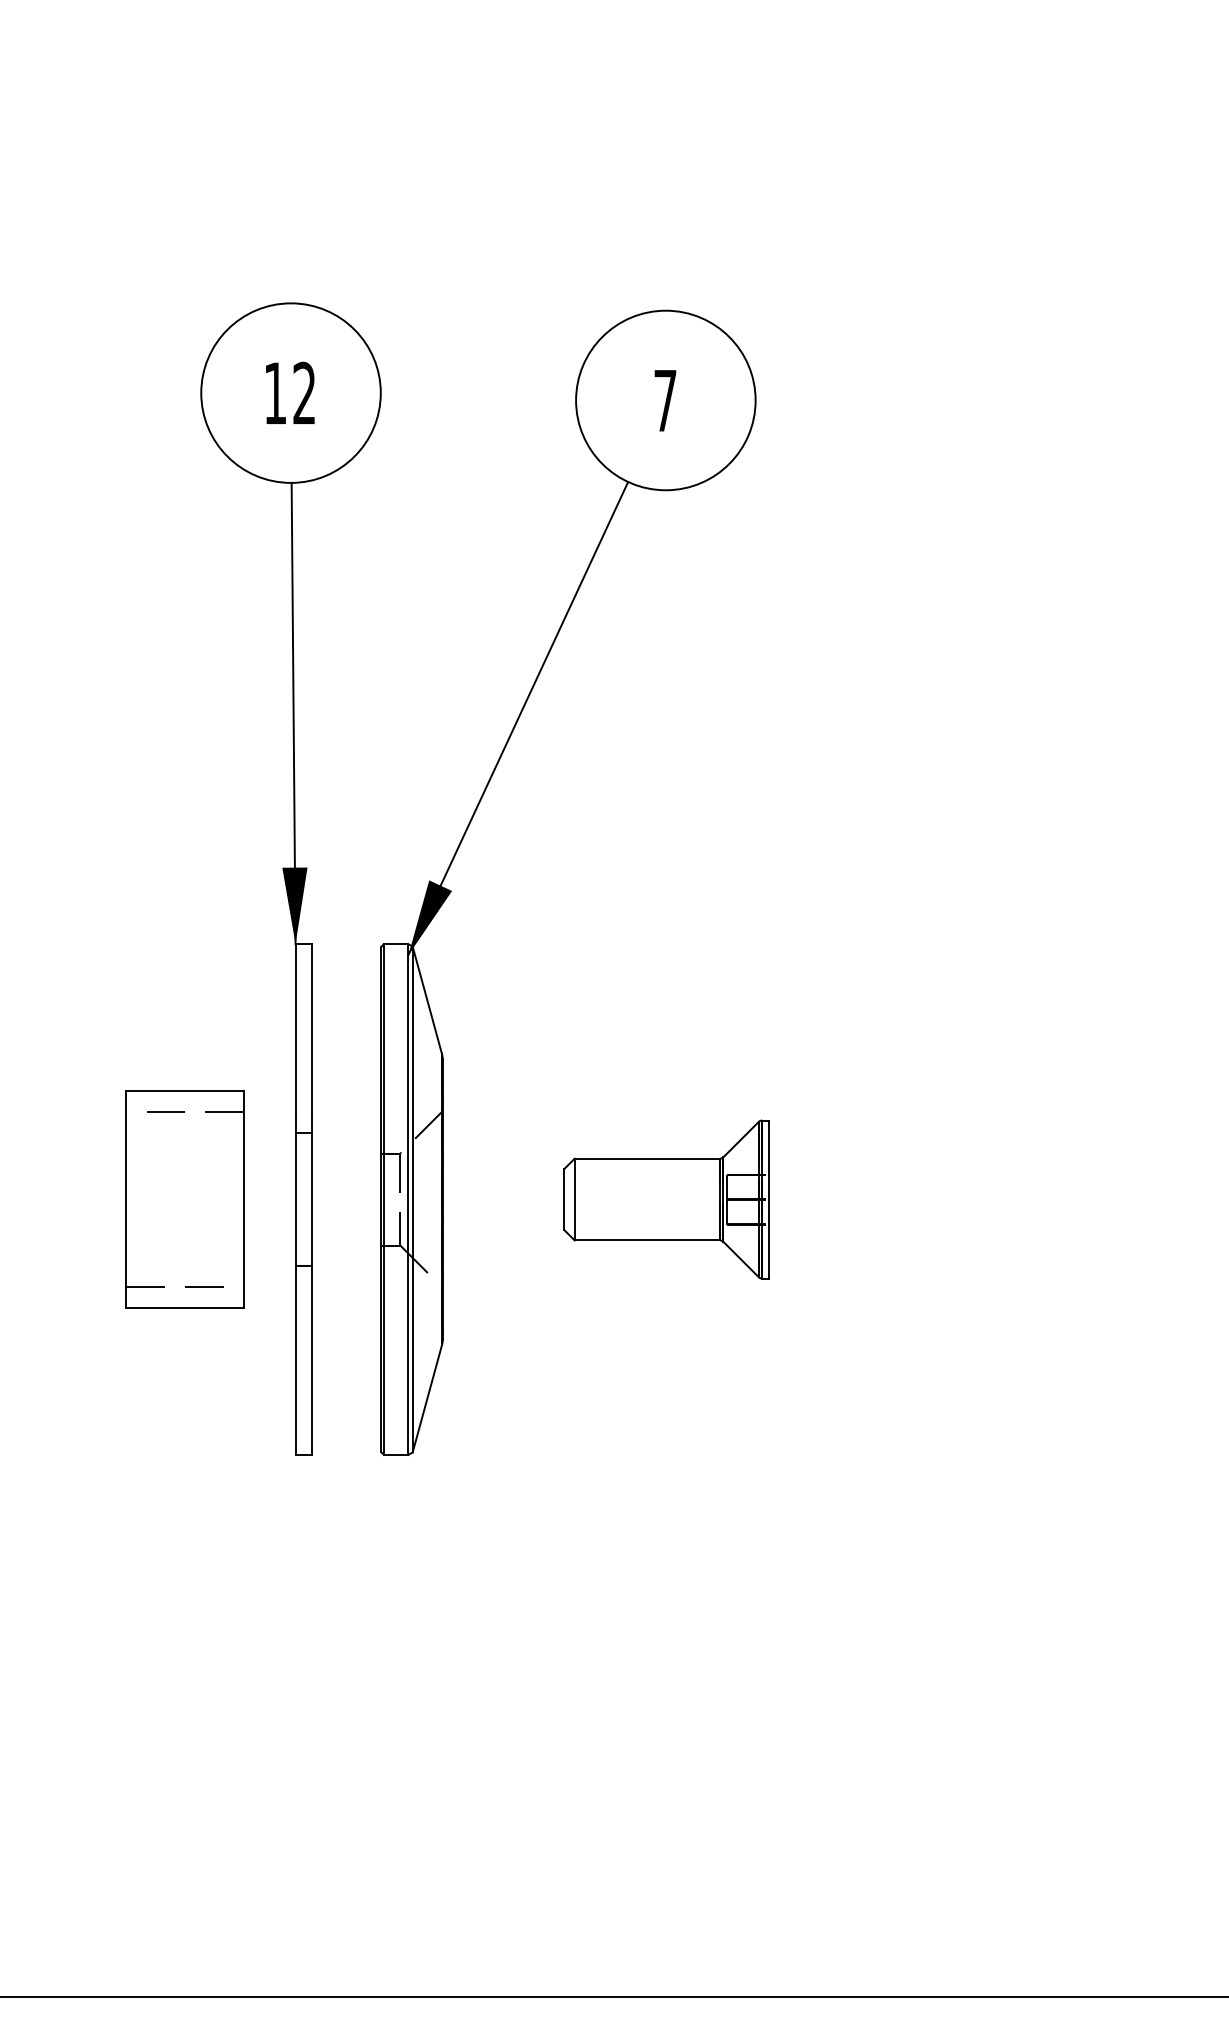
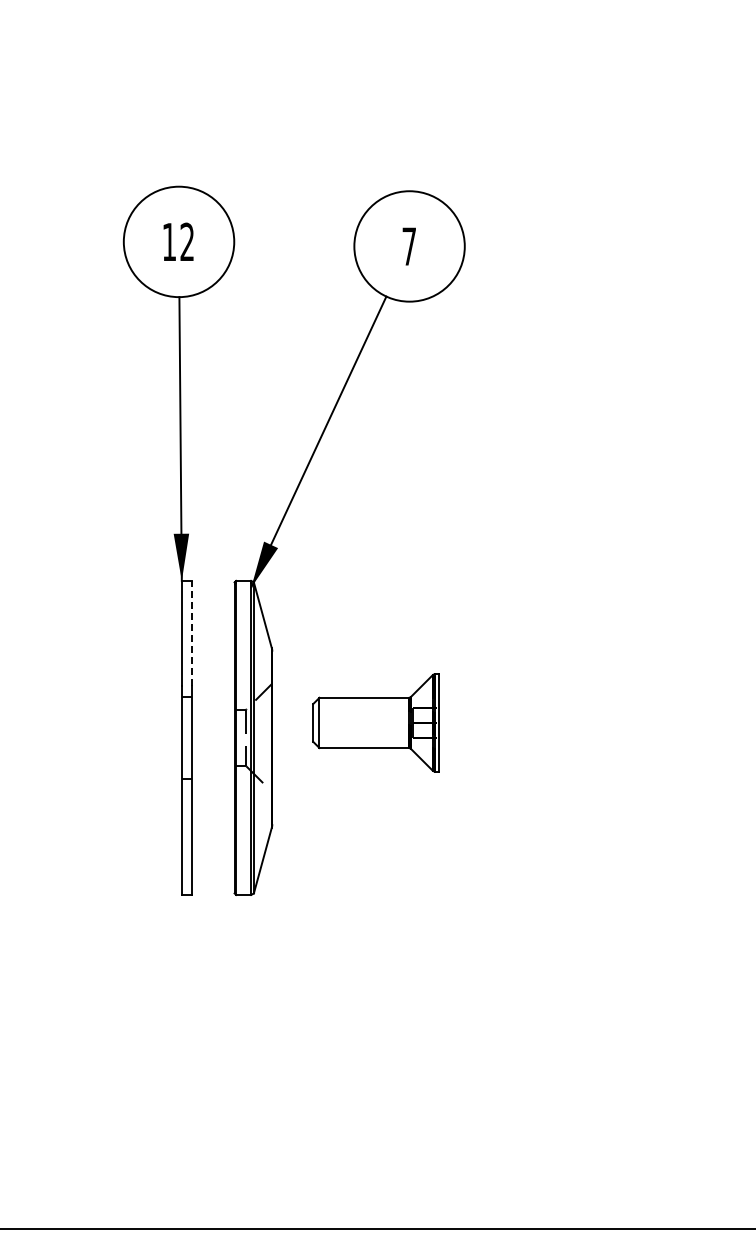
line: (311, 1028) -> (191, 632), solid -> dashed
part: (184, 1198) -> (113, 737), removed
part: (665, 1198) -> (375, 722), moved

